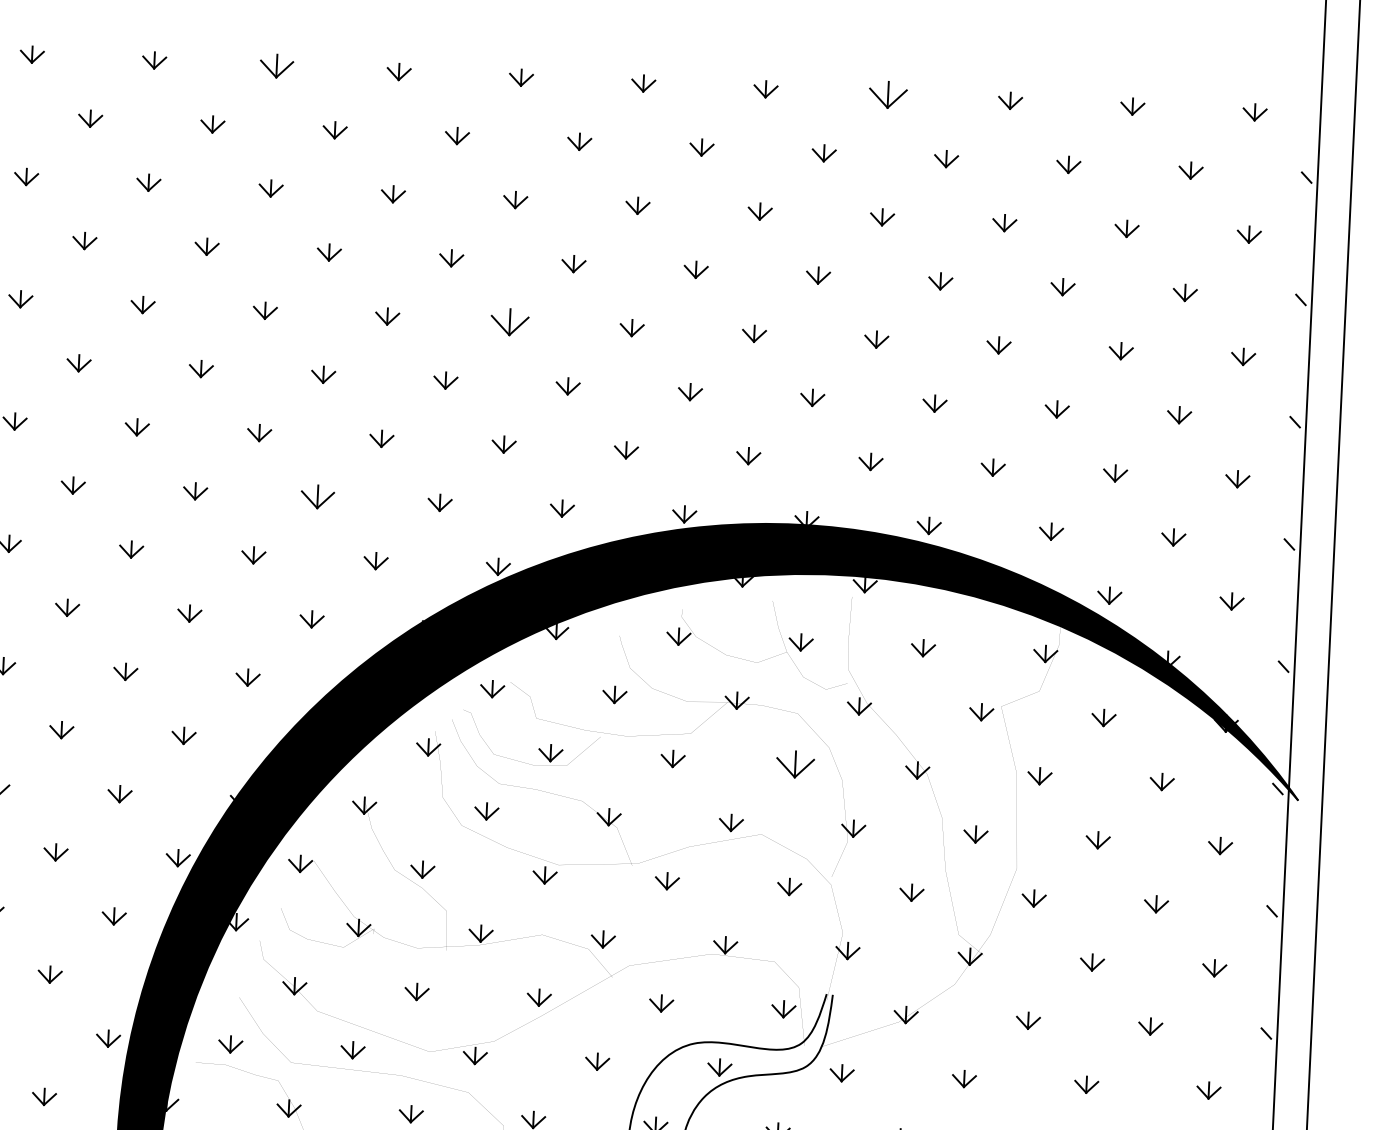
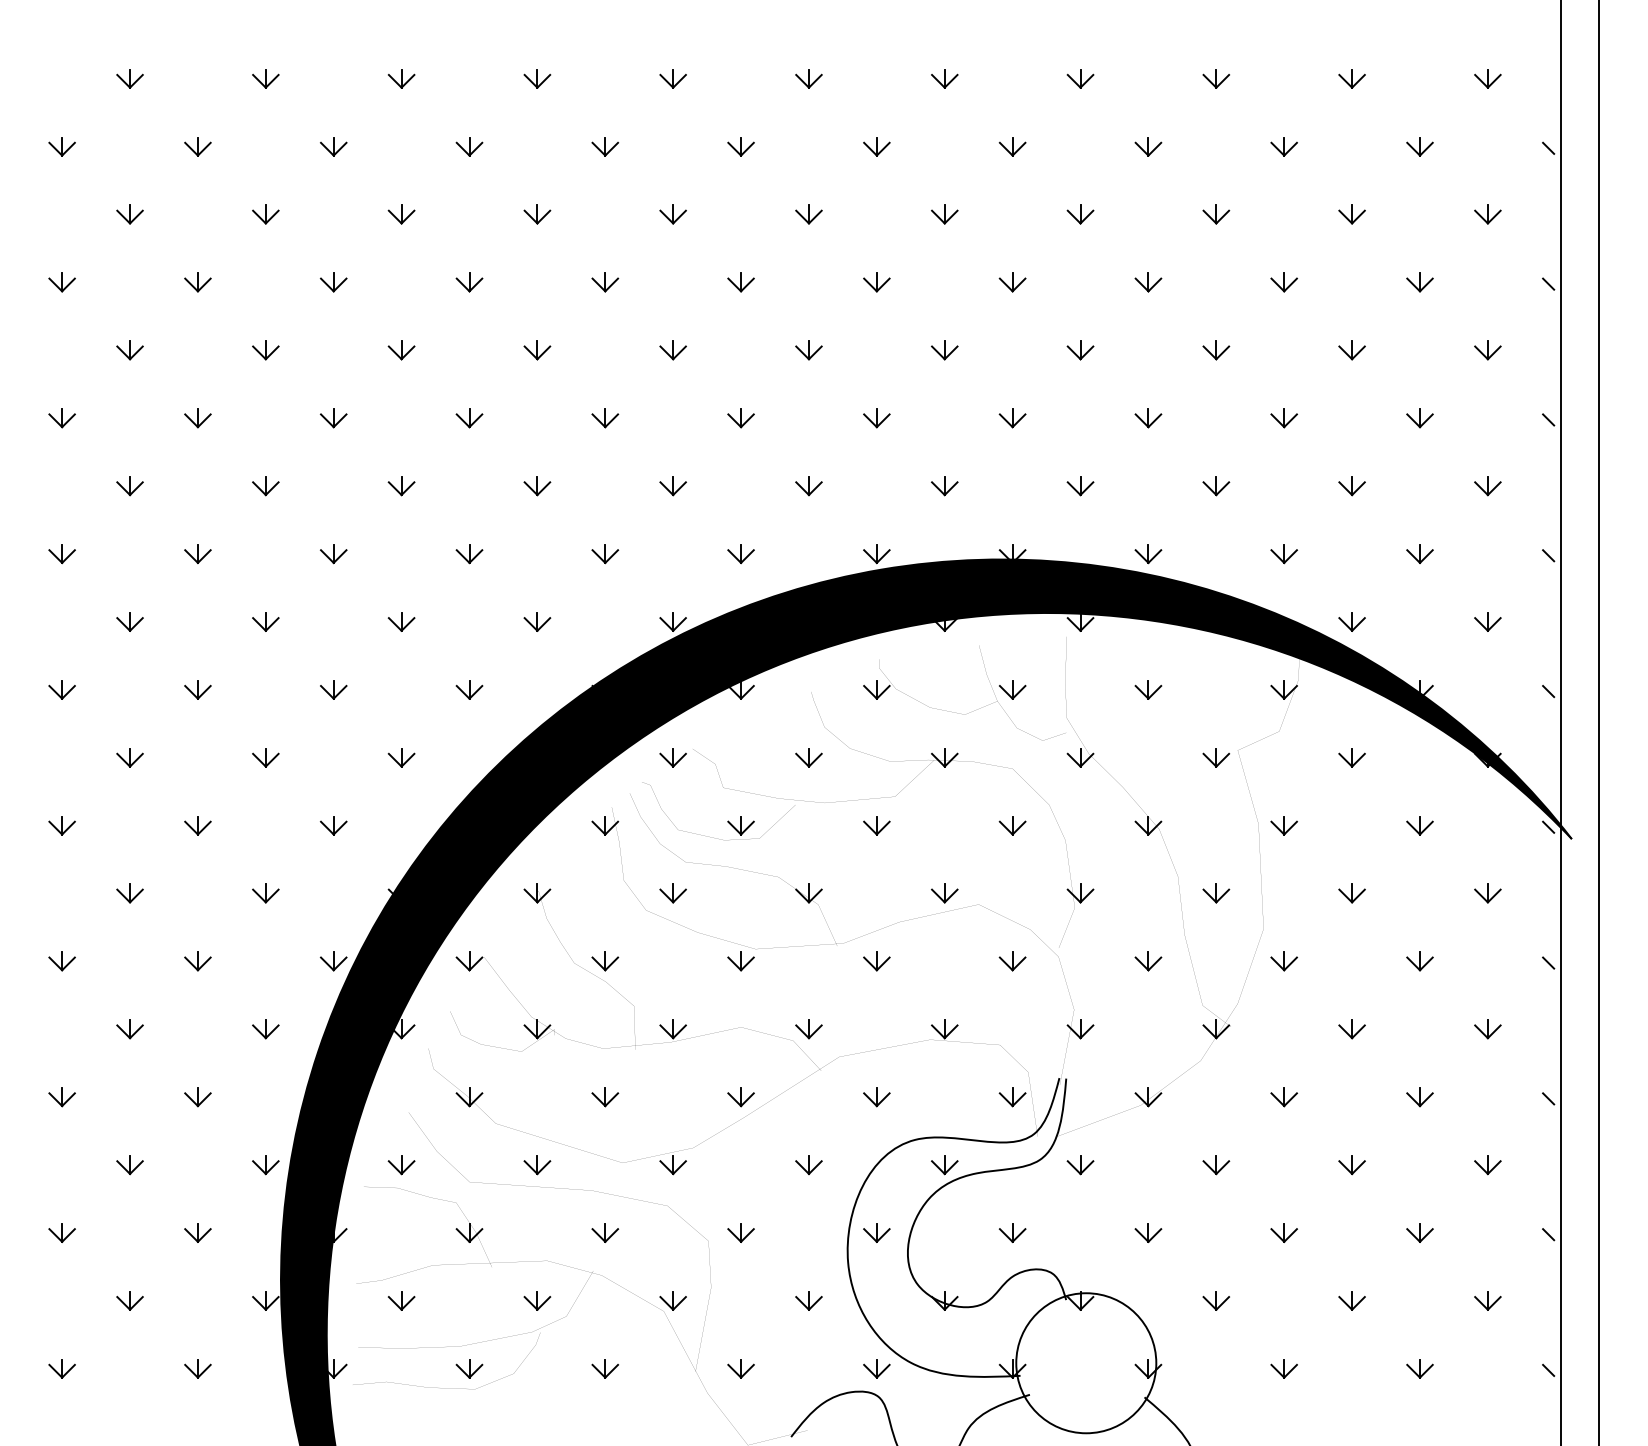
part: (276, 66) -> (401, 78), size x0.71
part: (888, 94) -> (1080, 78), size x0.62
part: (509, 322) -> (672, 350), size x0.62
part: (317, 497) -> (469, 554), size x0.71
part: (795, 764) -> (1012, 825), size x0.62

